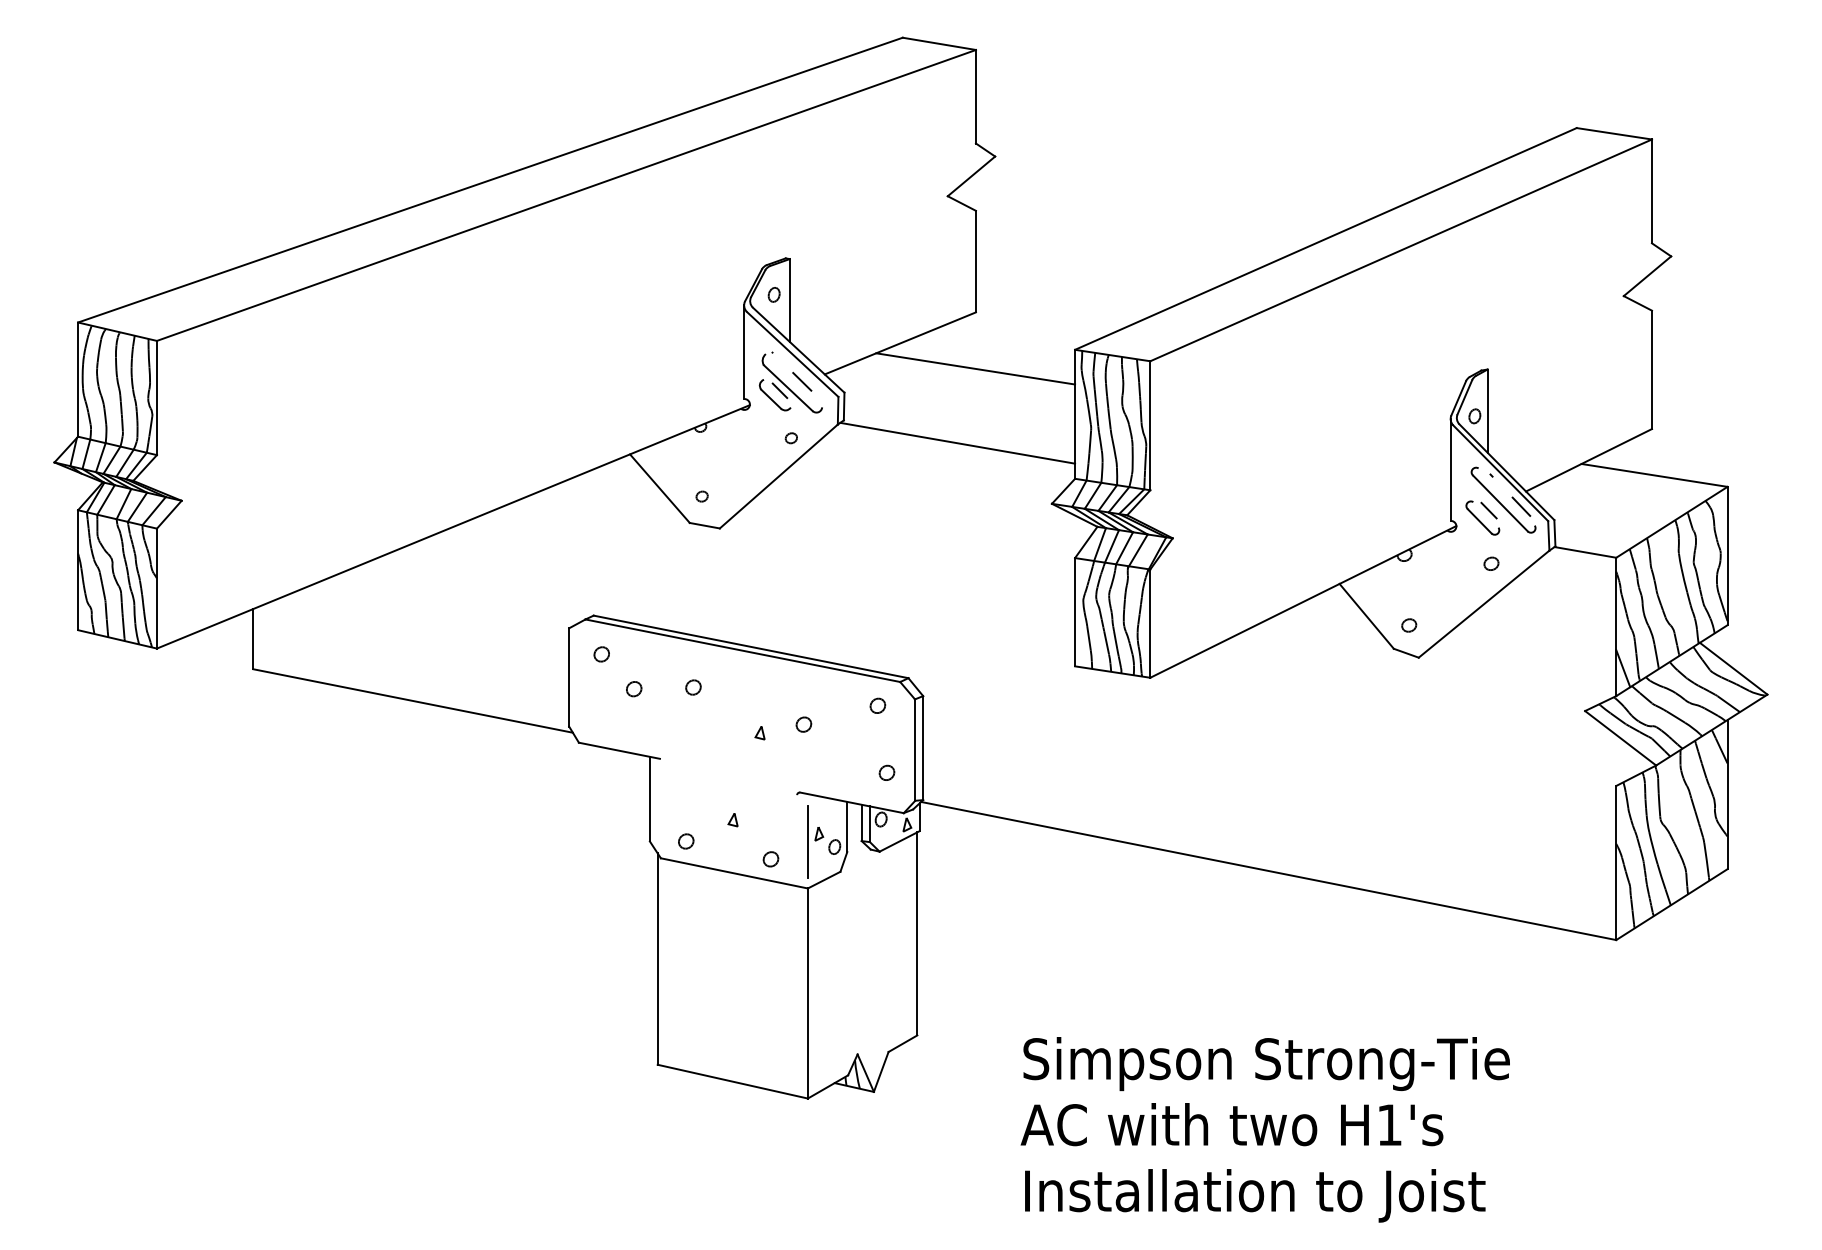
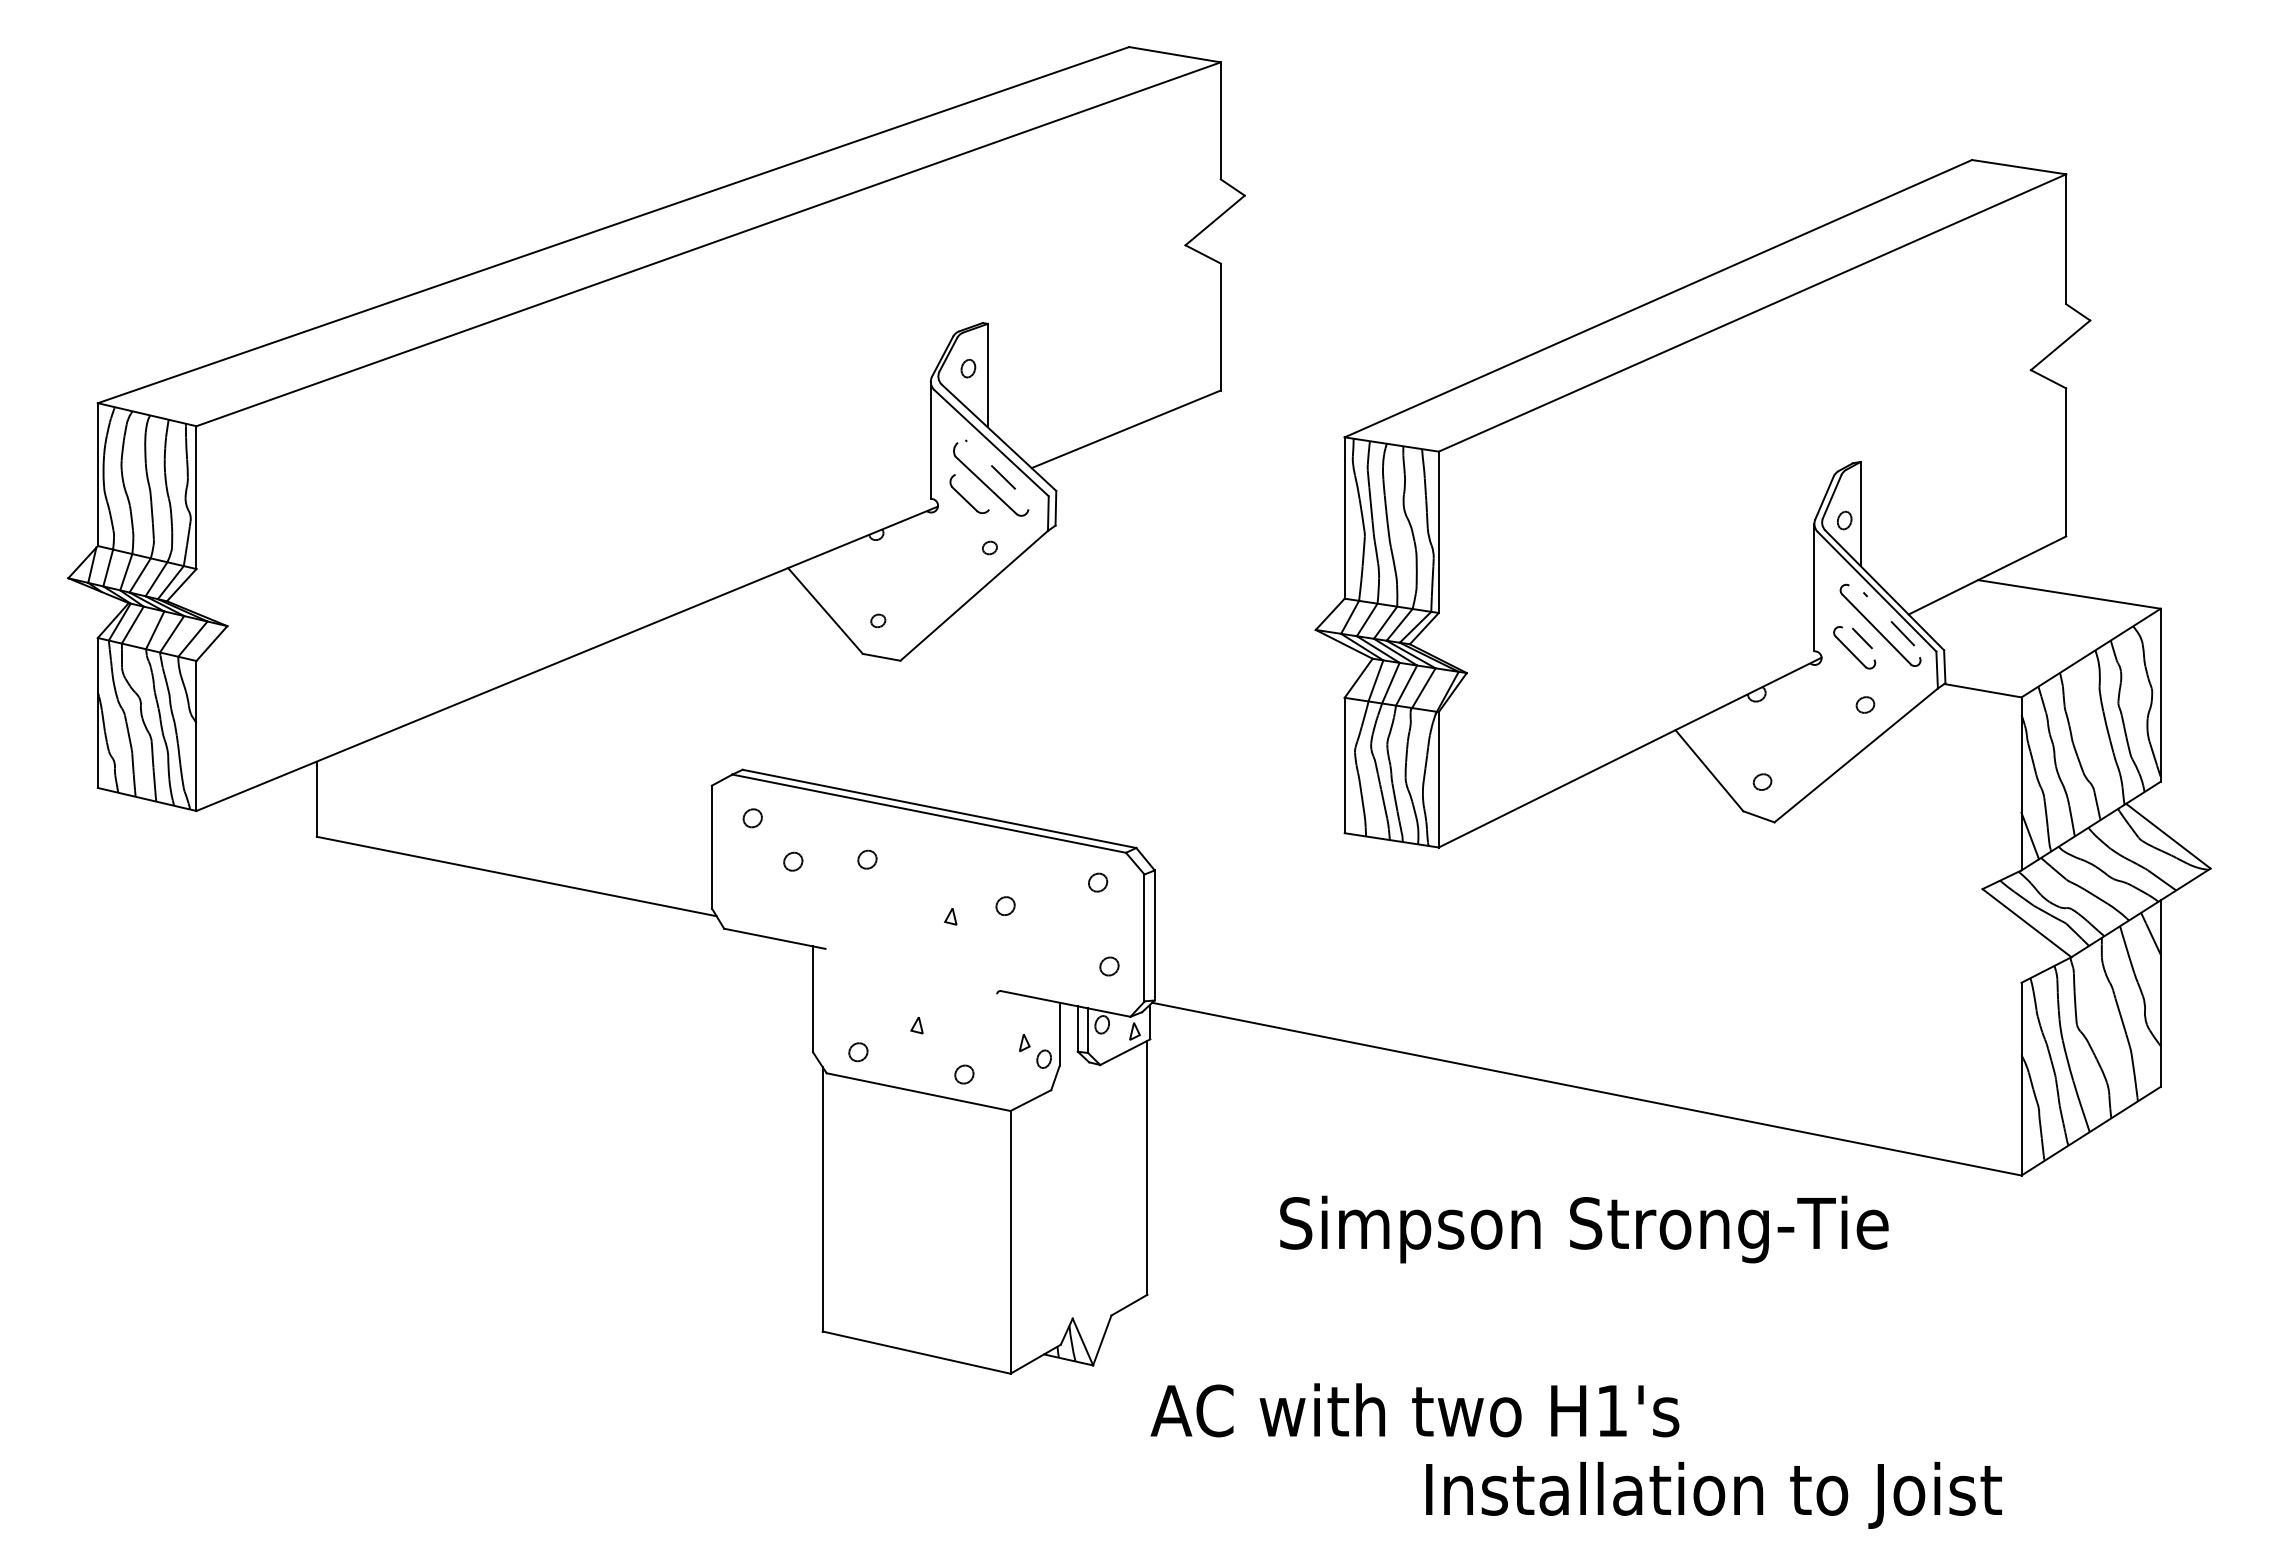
line: (975, 368) -> (1220, 460), removed
line: (779, 390) -> (975, 488), removed
line: (957, 442) -> (1197, 553), removed
line: (808, 841) -> (1011, 1052), removed
text: (1266, 1063) -> (1584, 1229), moved
text: (1231, 1124) -> (1414, 1410), moved
text: (1254, 1195) -> (1713, 1494), moved

